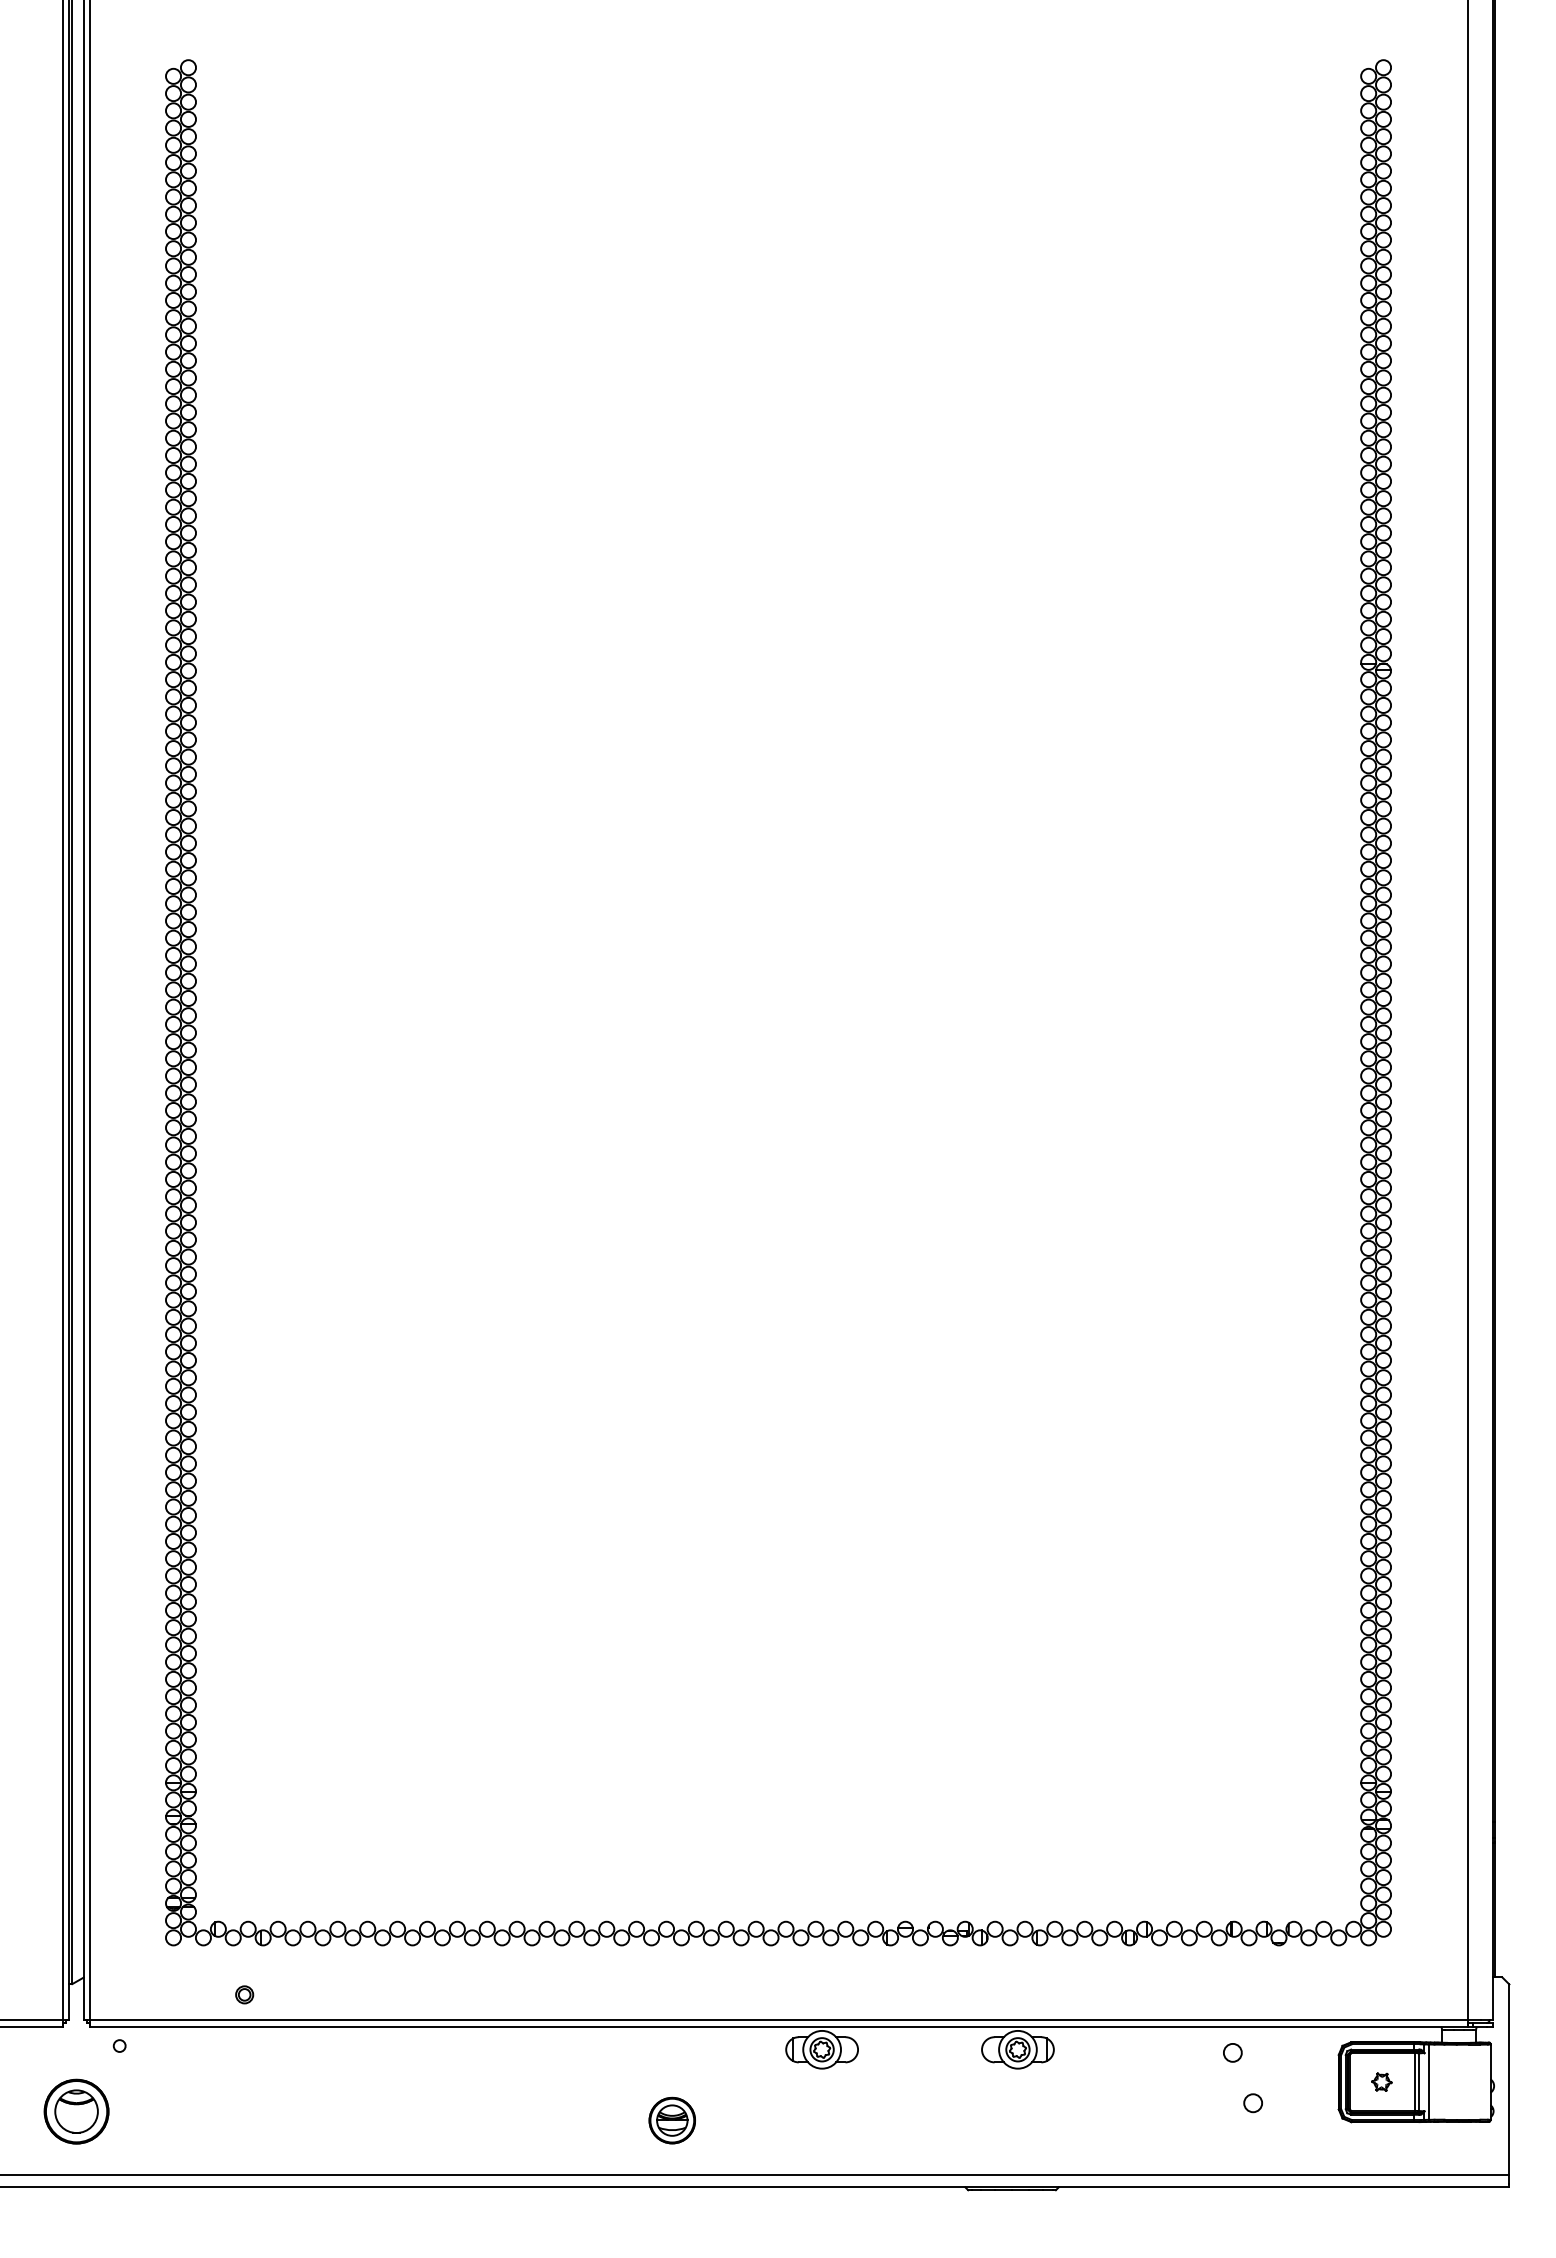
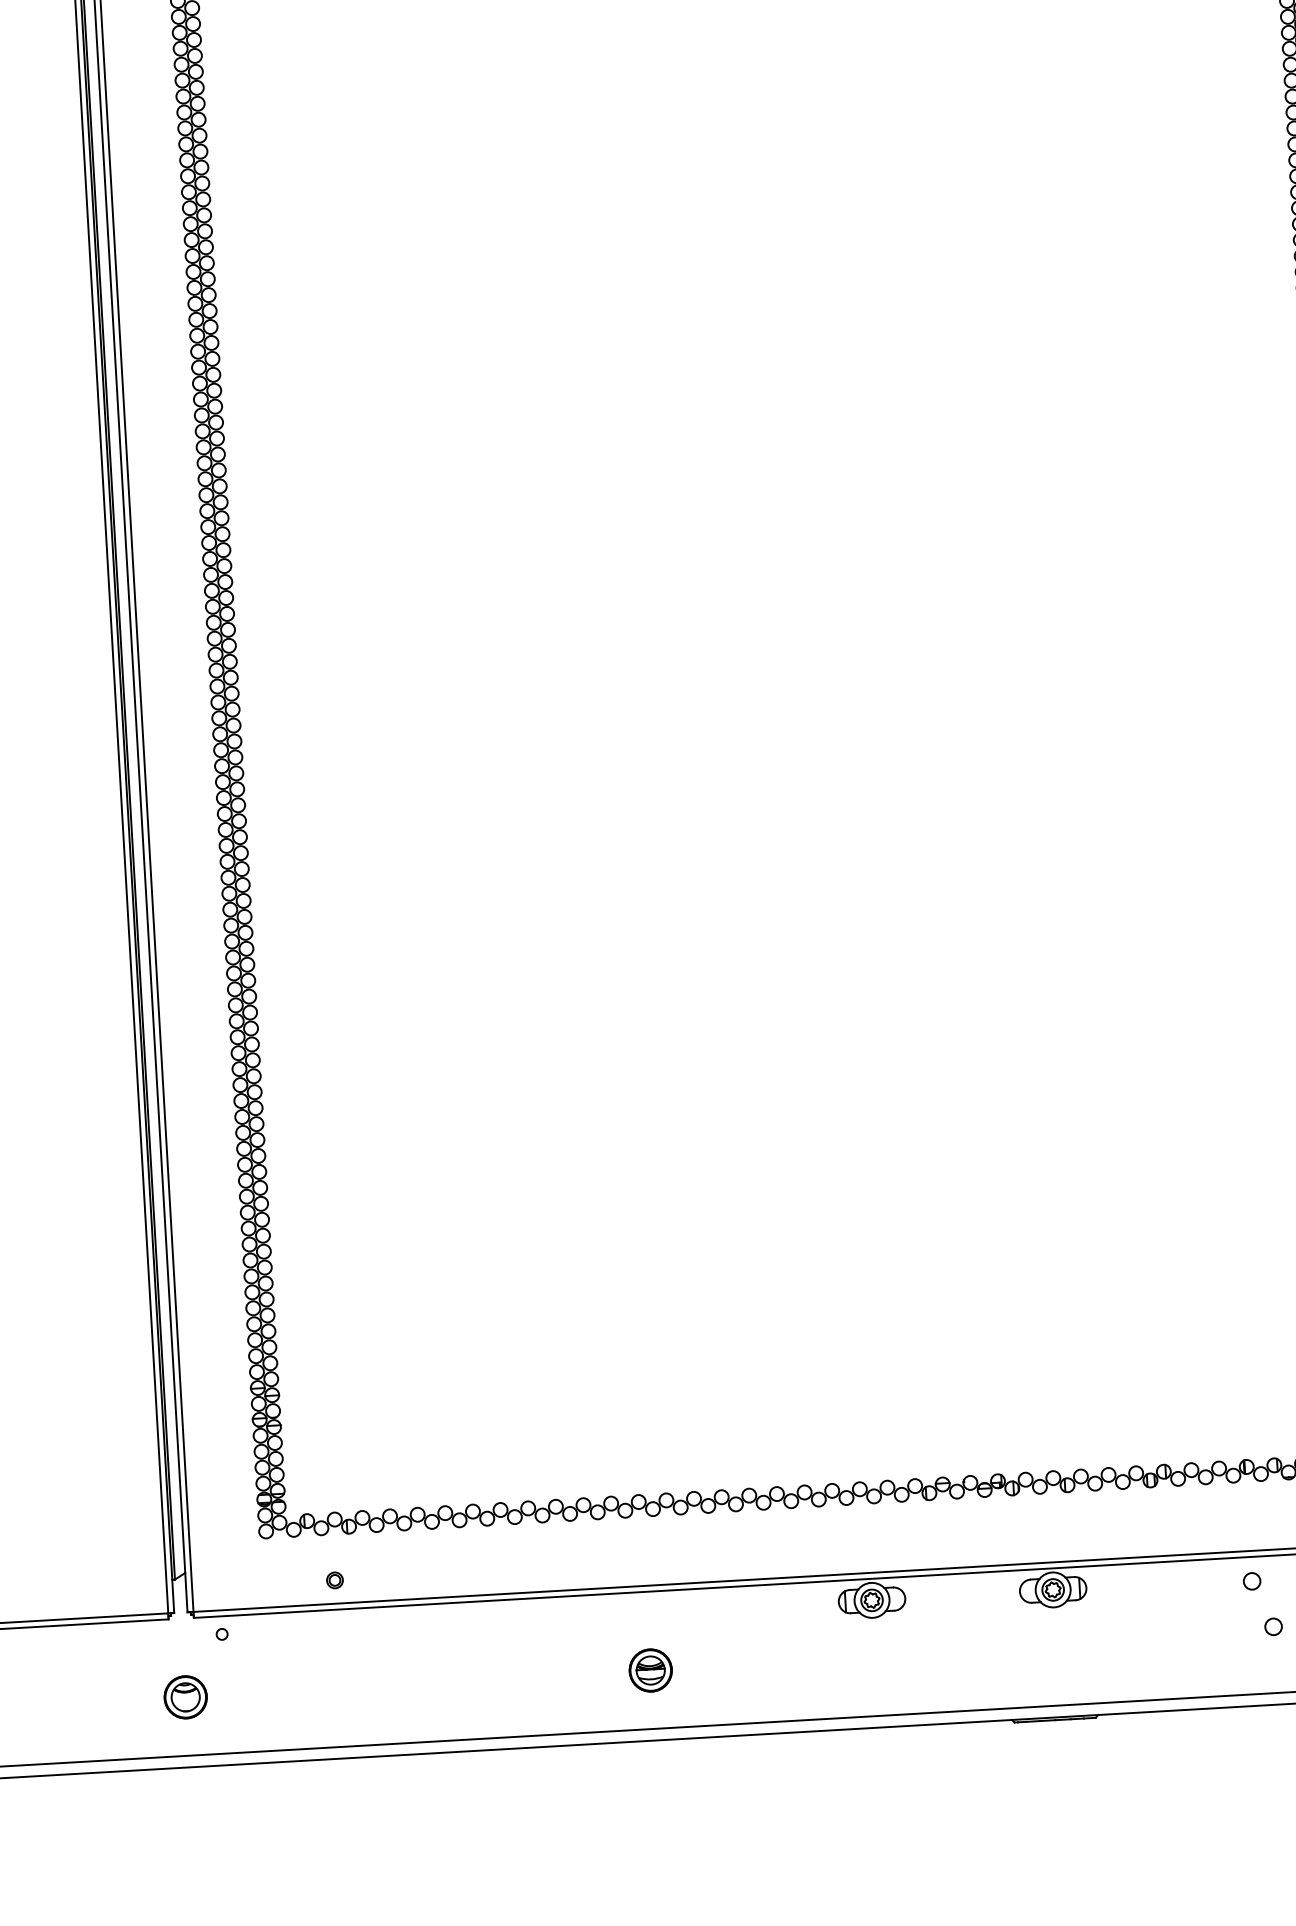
part: (76, 2111) -> (185, 1697), size x0.71
part: (671, 2120) -> (649, 1670), moved

